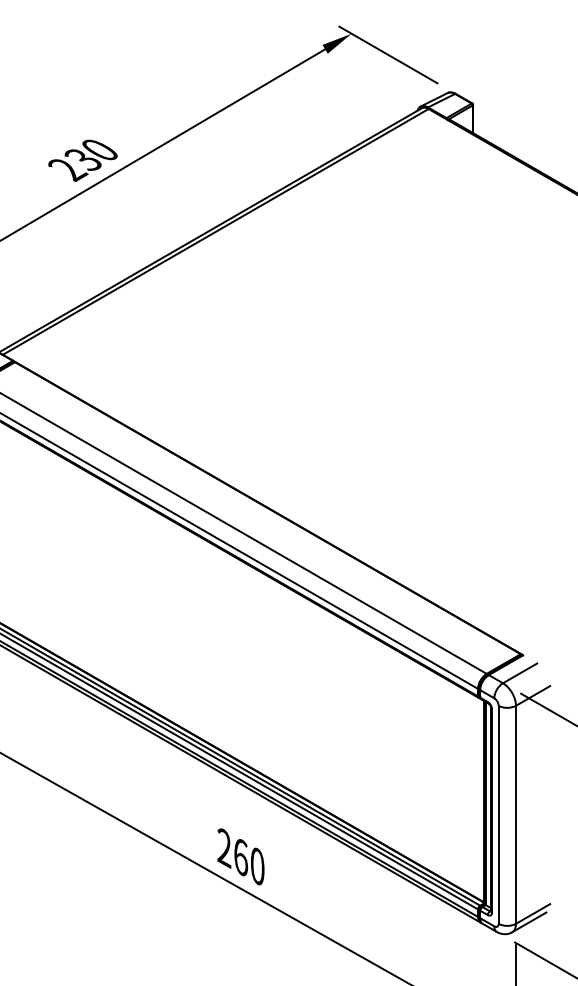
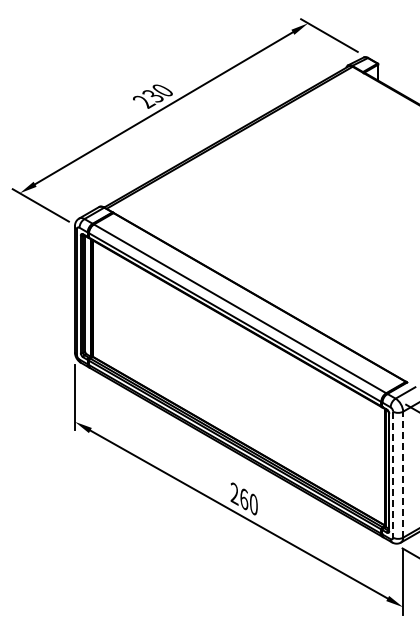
line: (516, 814) -> (403, 474), solid -> dashed
line: (499, 816) -> (393, 475), solid -> dashed

